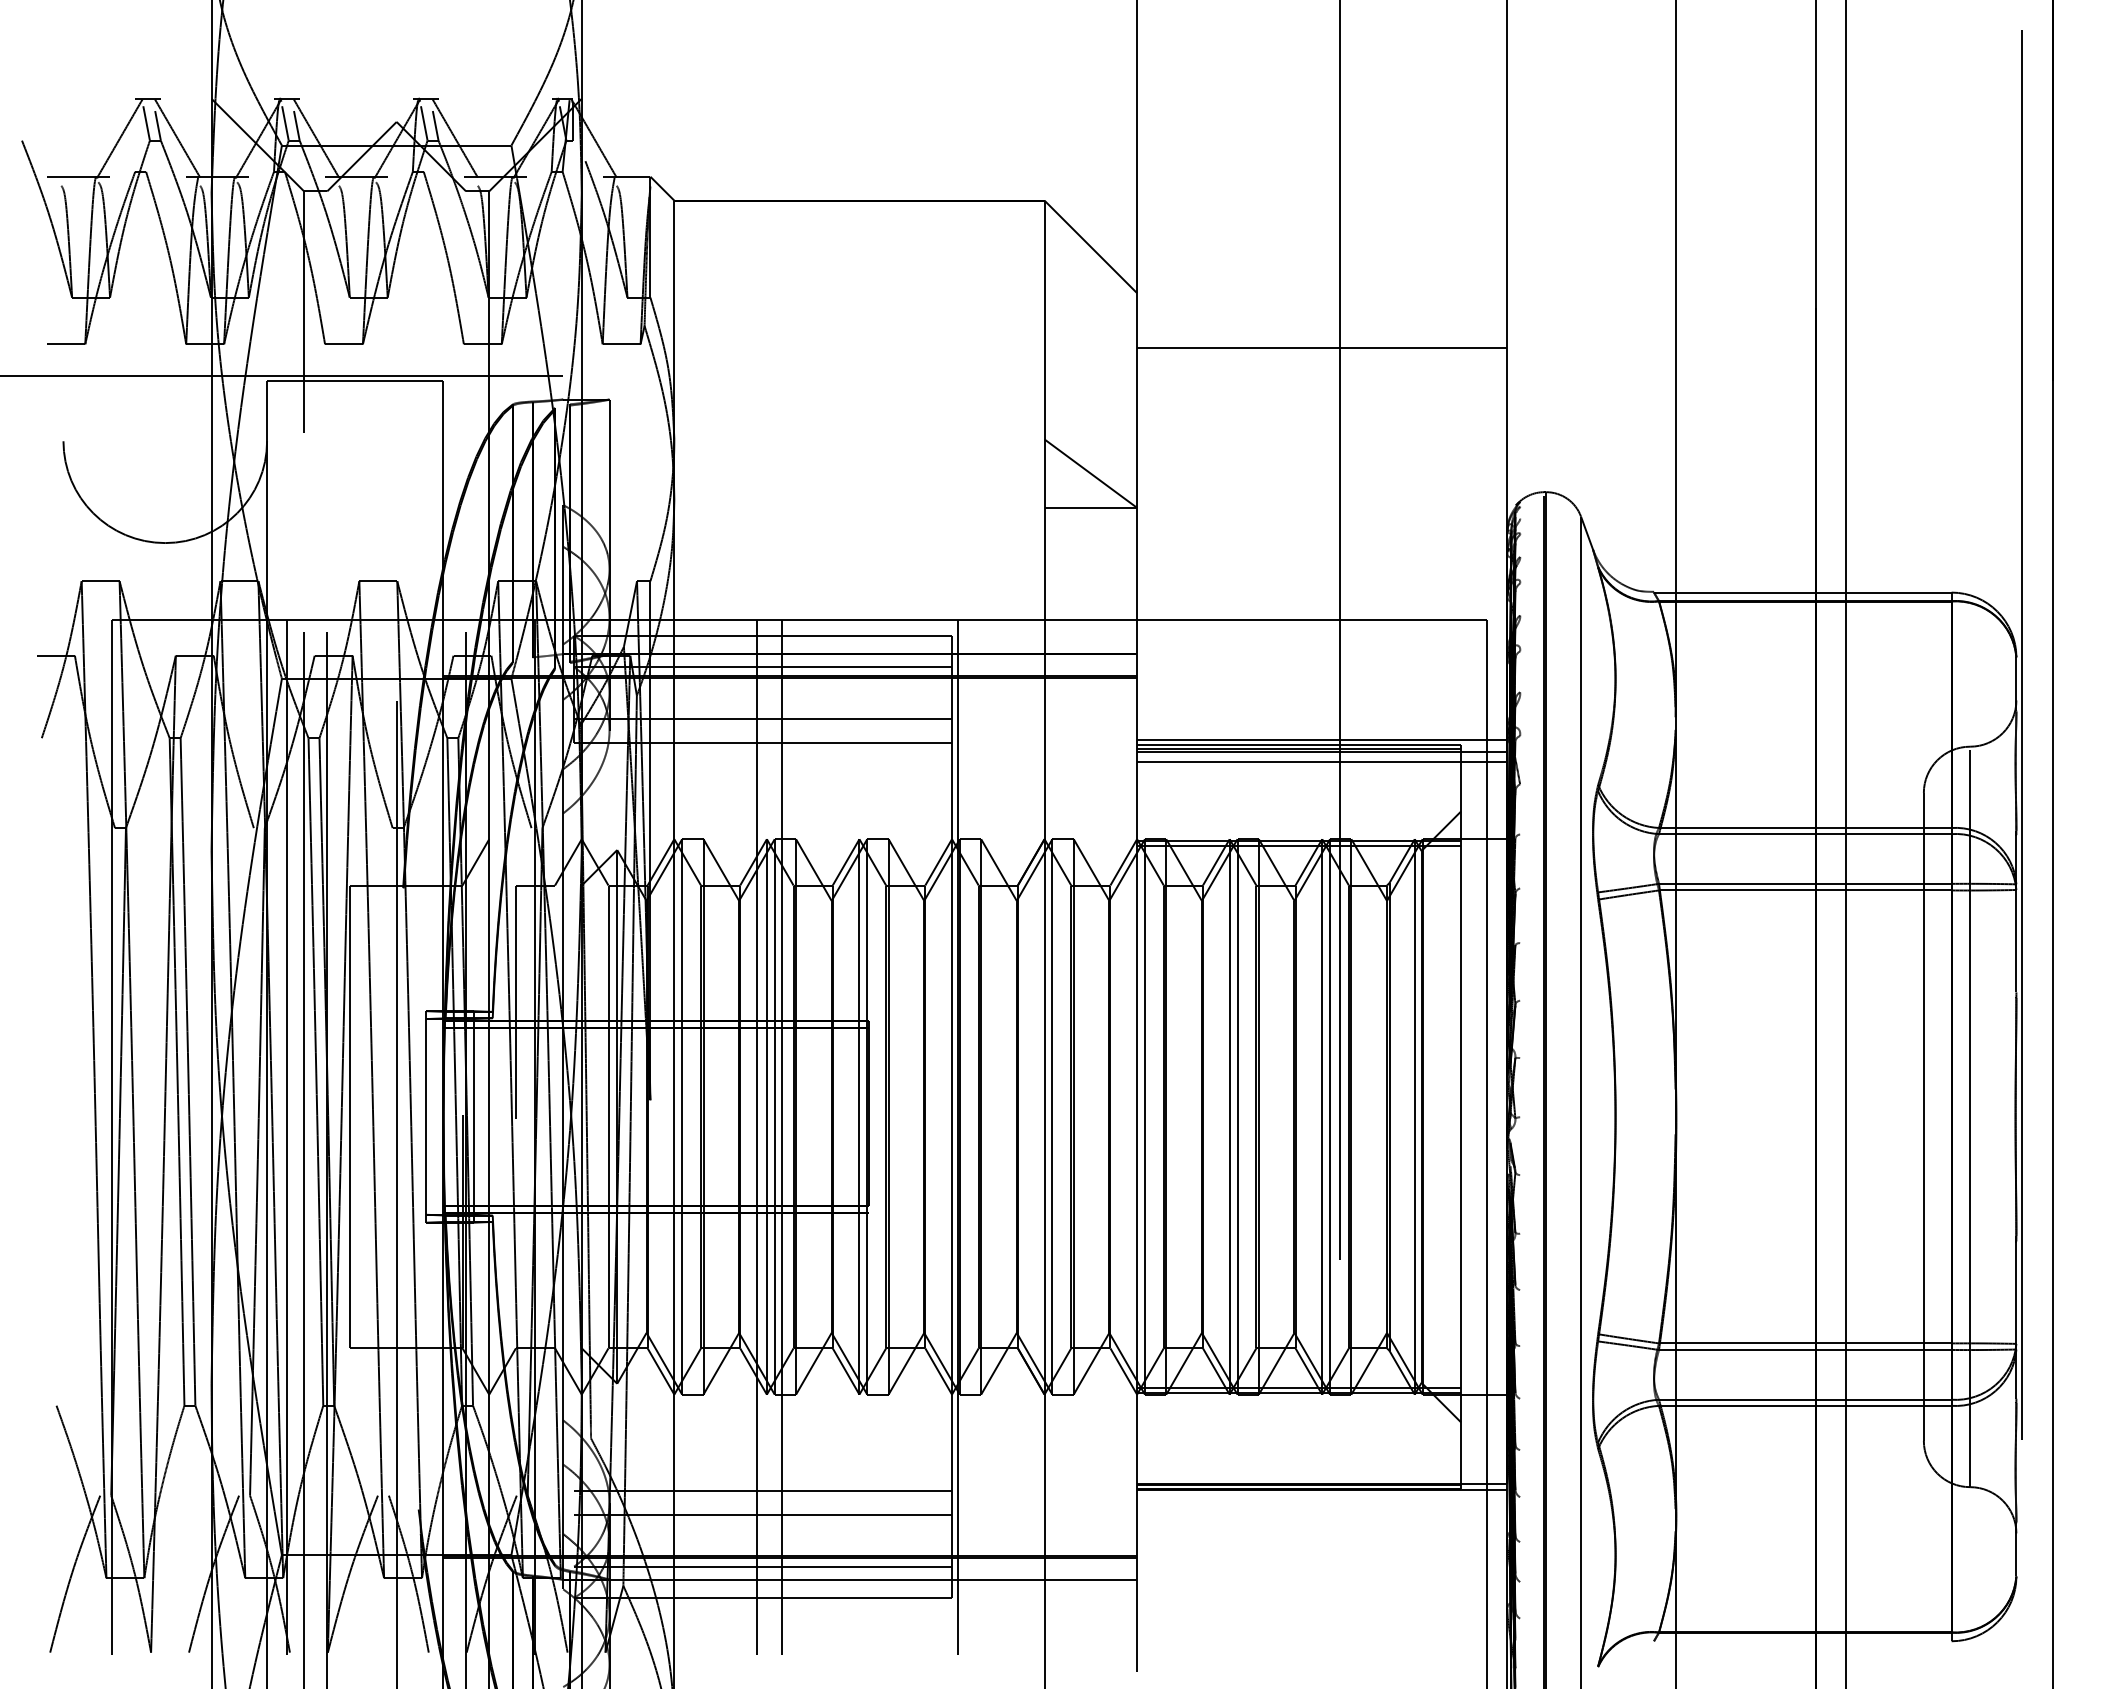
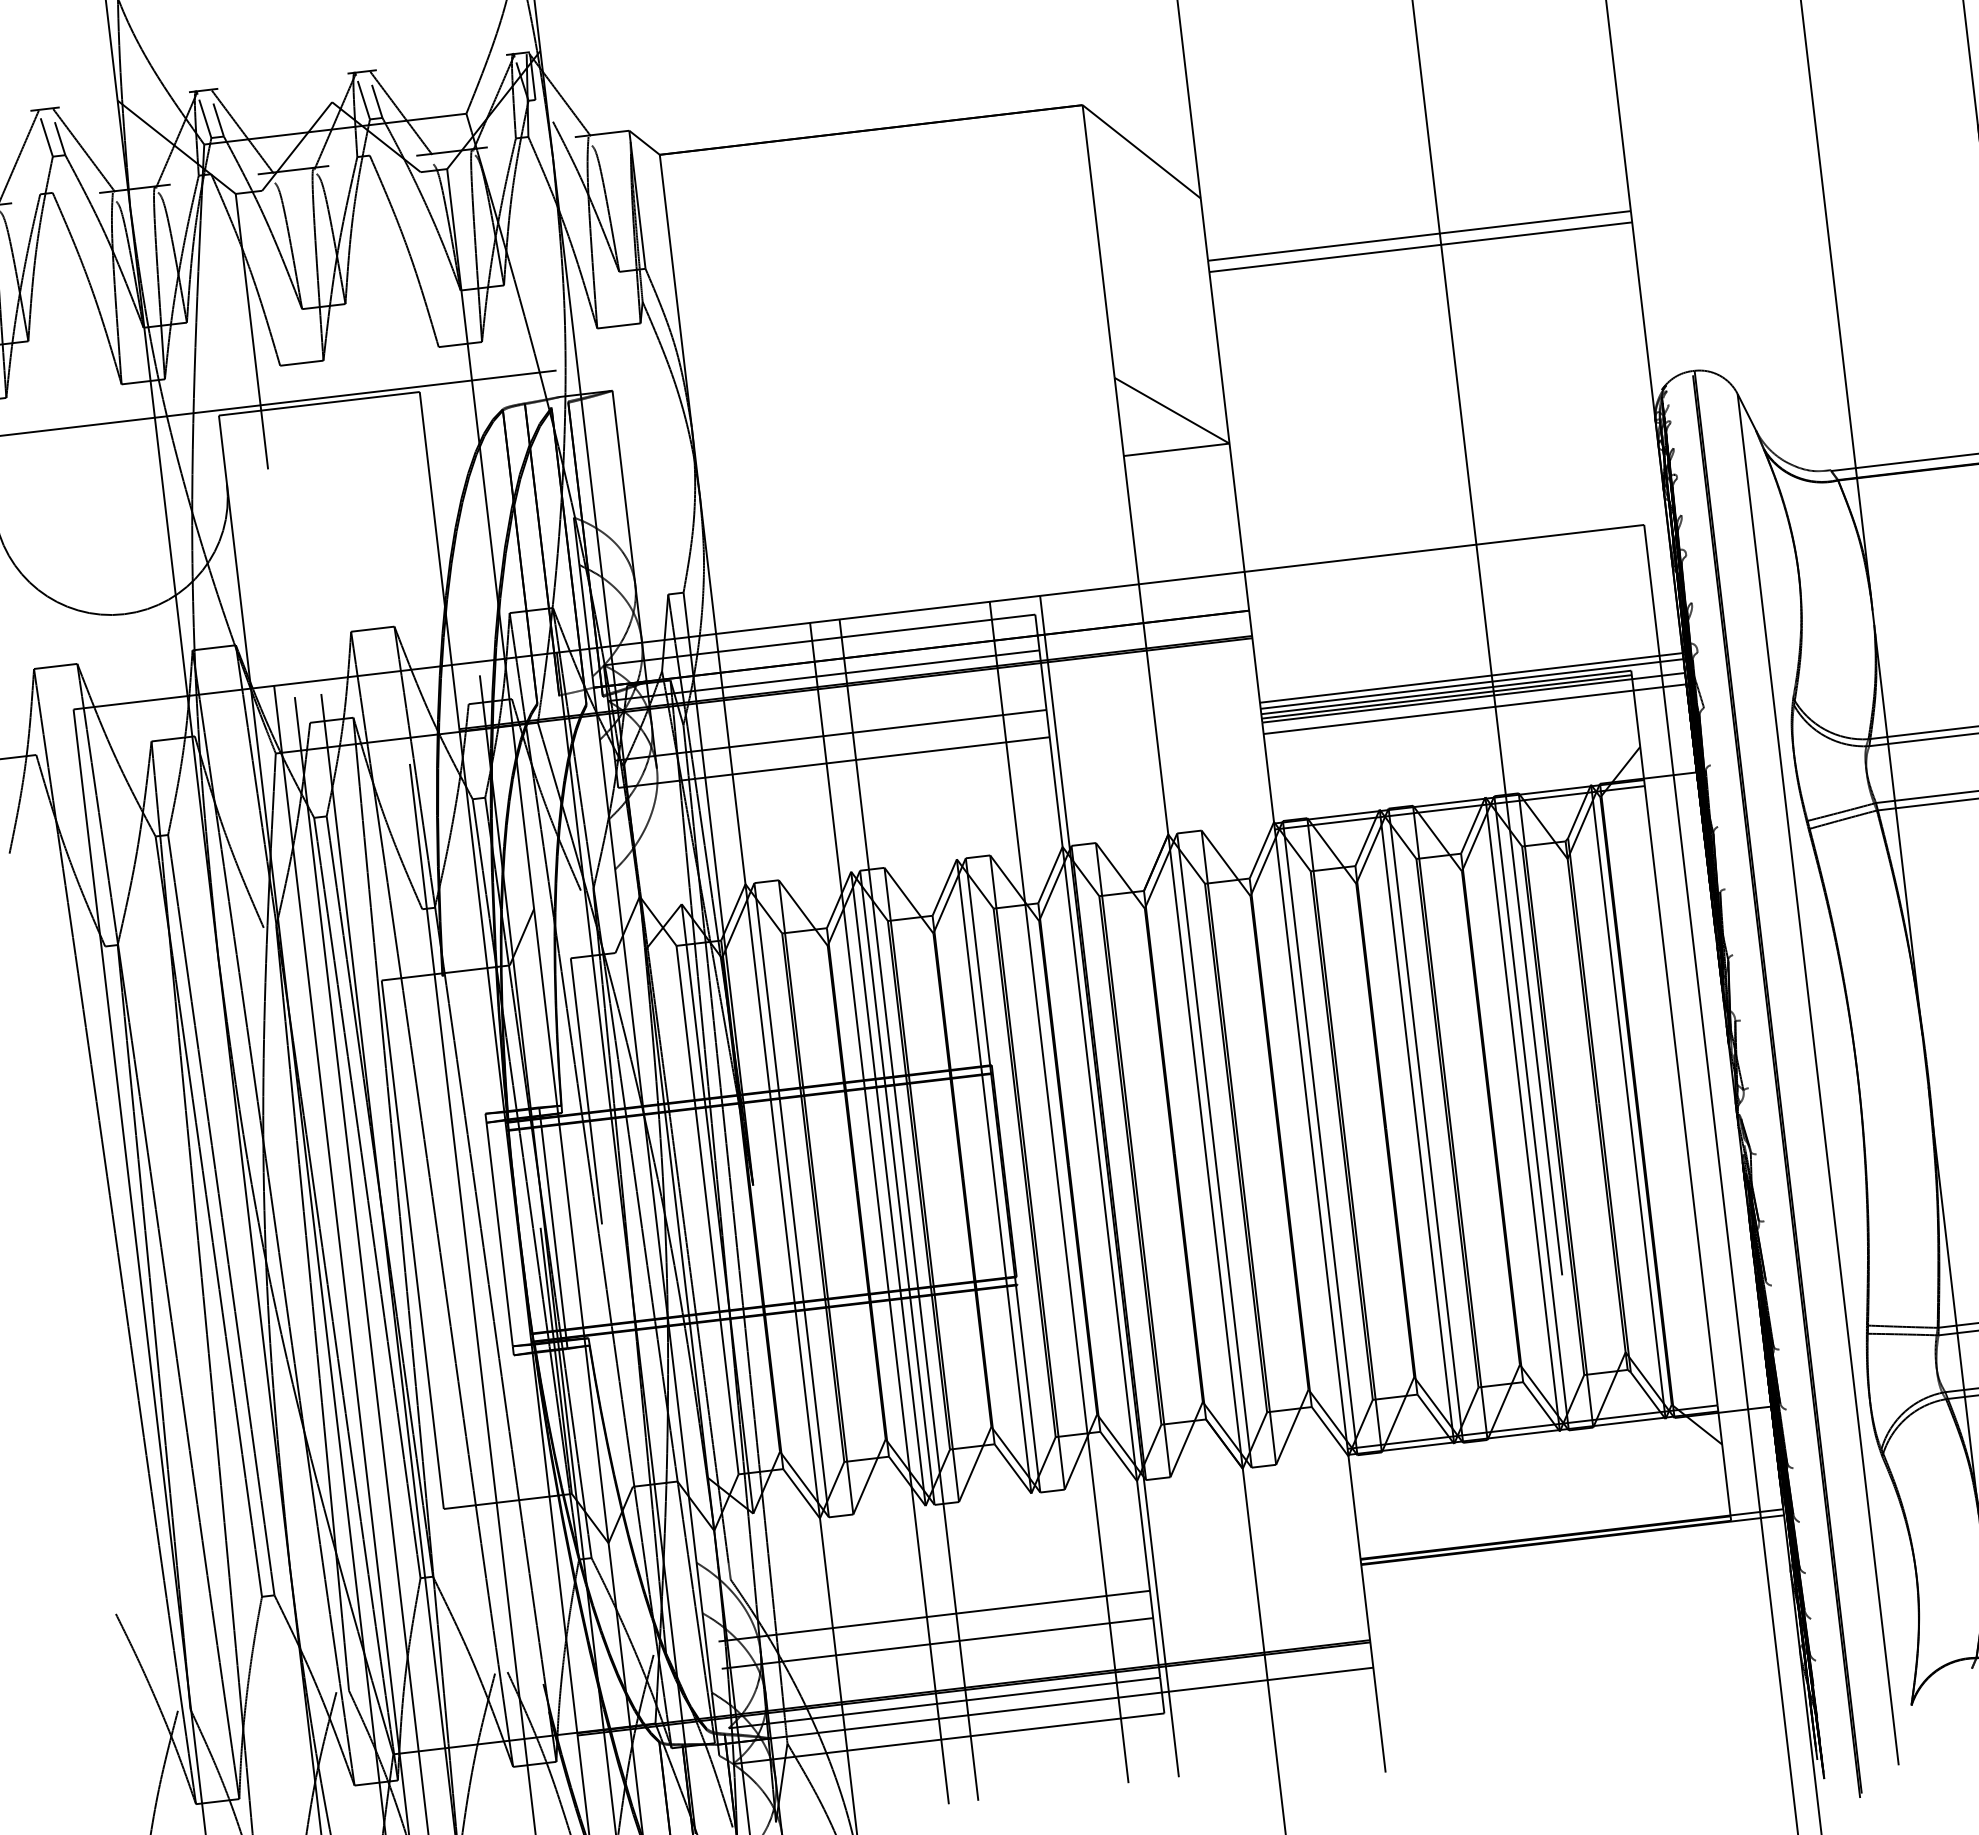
line: (1322, 357) -> (1421, 247), added
line: (1322, 734) -> (1471, 677), added
line: (913, 1137) -> (1058, 1192), added

